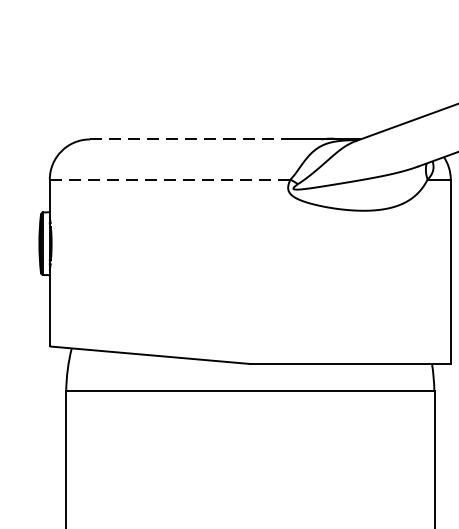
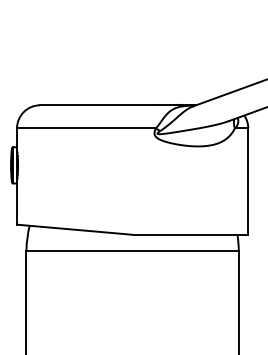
line: (189, 139) -> (97, 105), dashed -> solid
line: (168, 179) -> (85, 128), dashed -> solid

